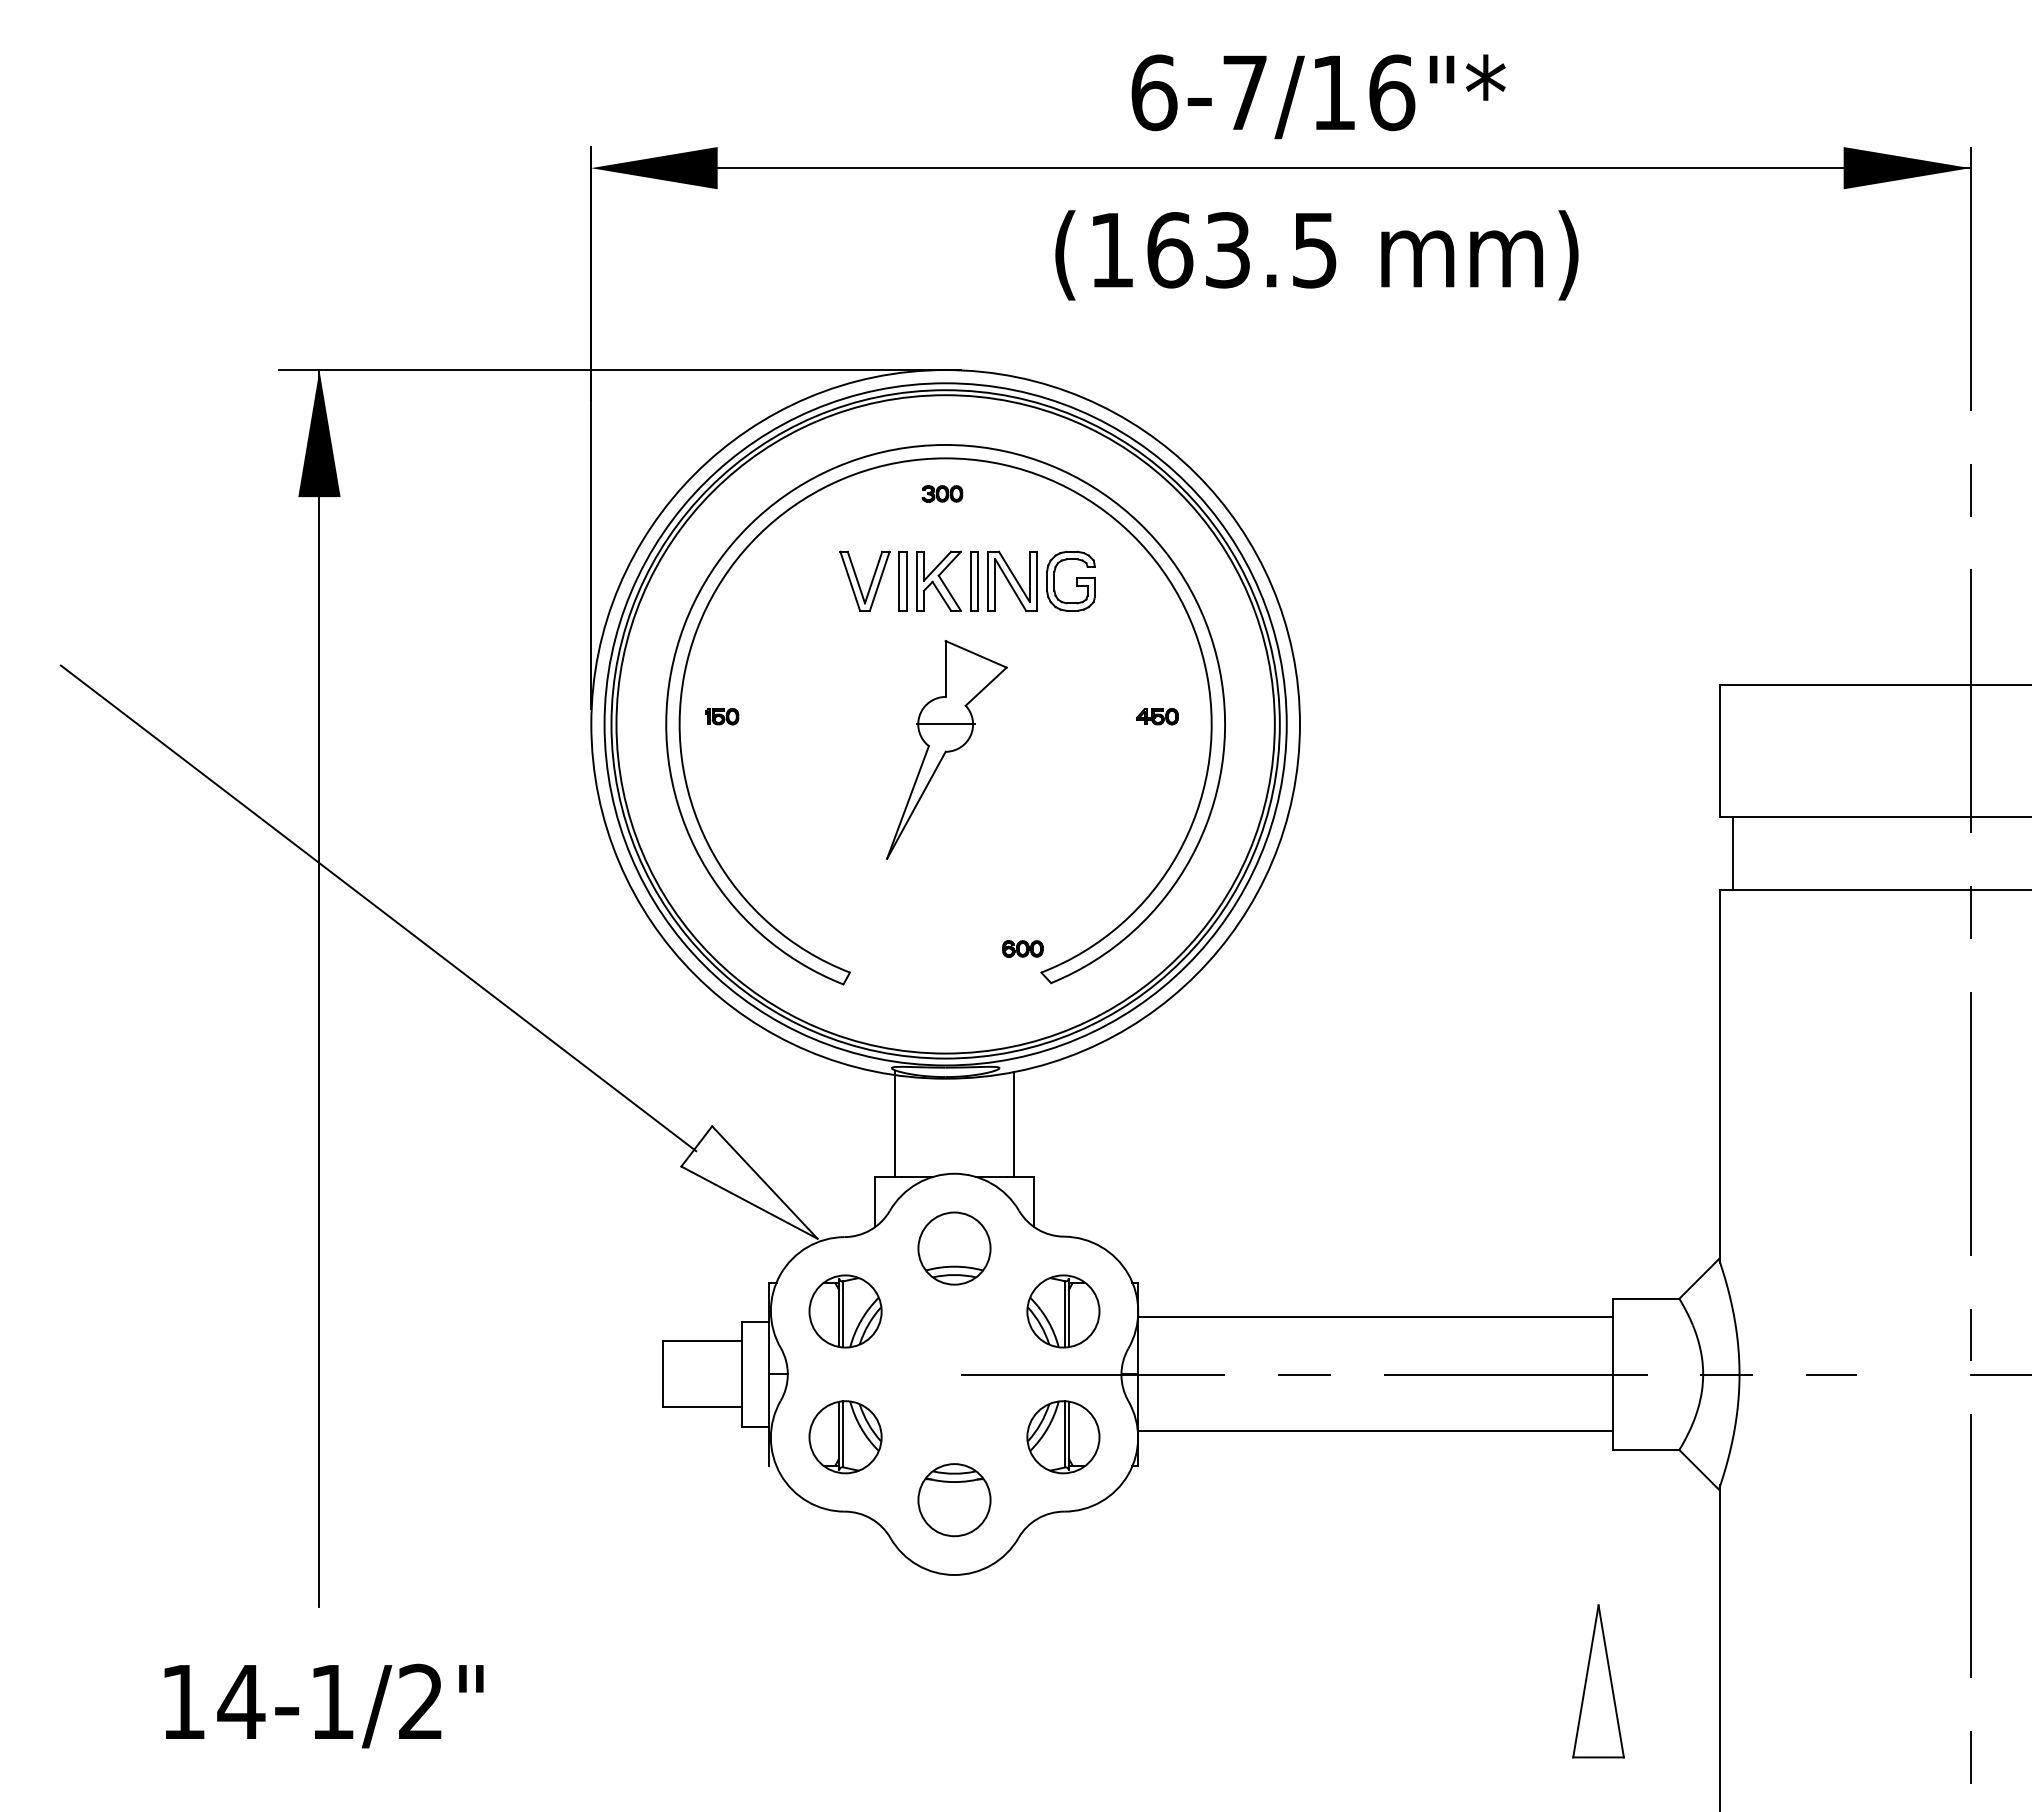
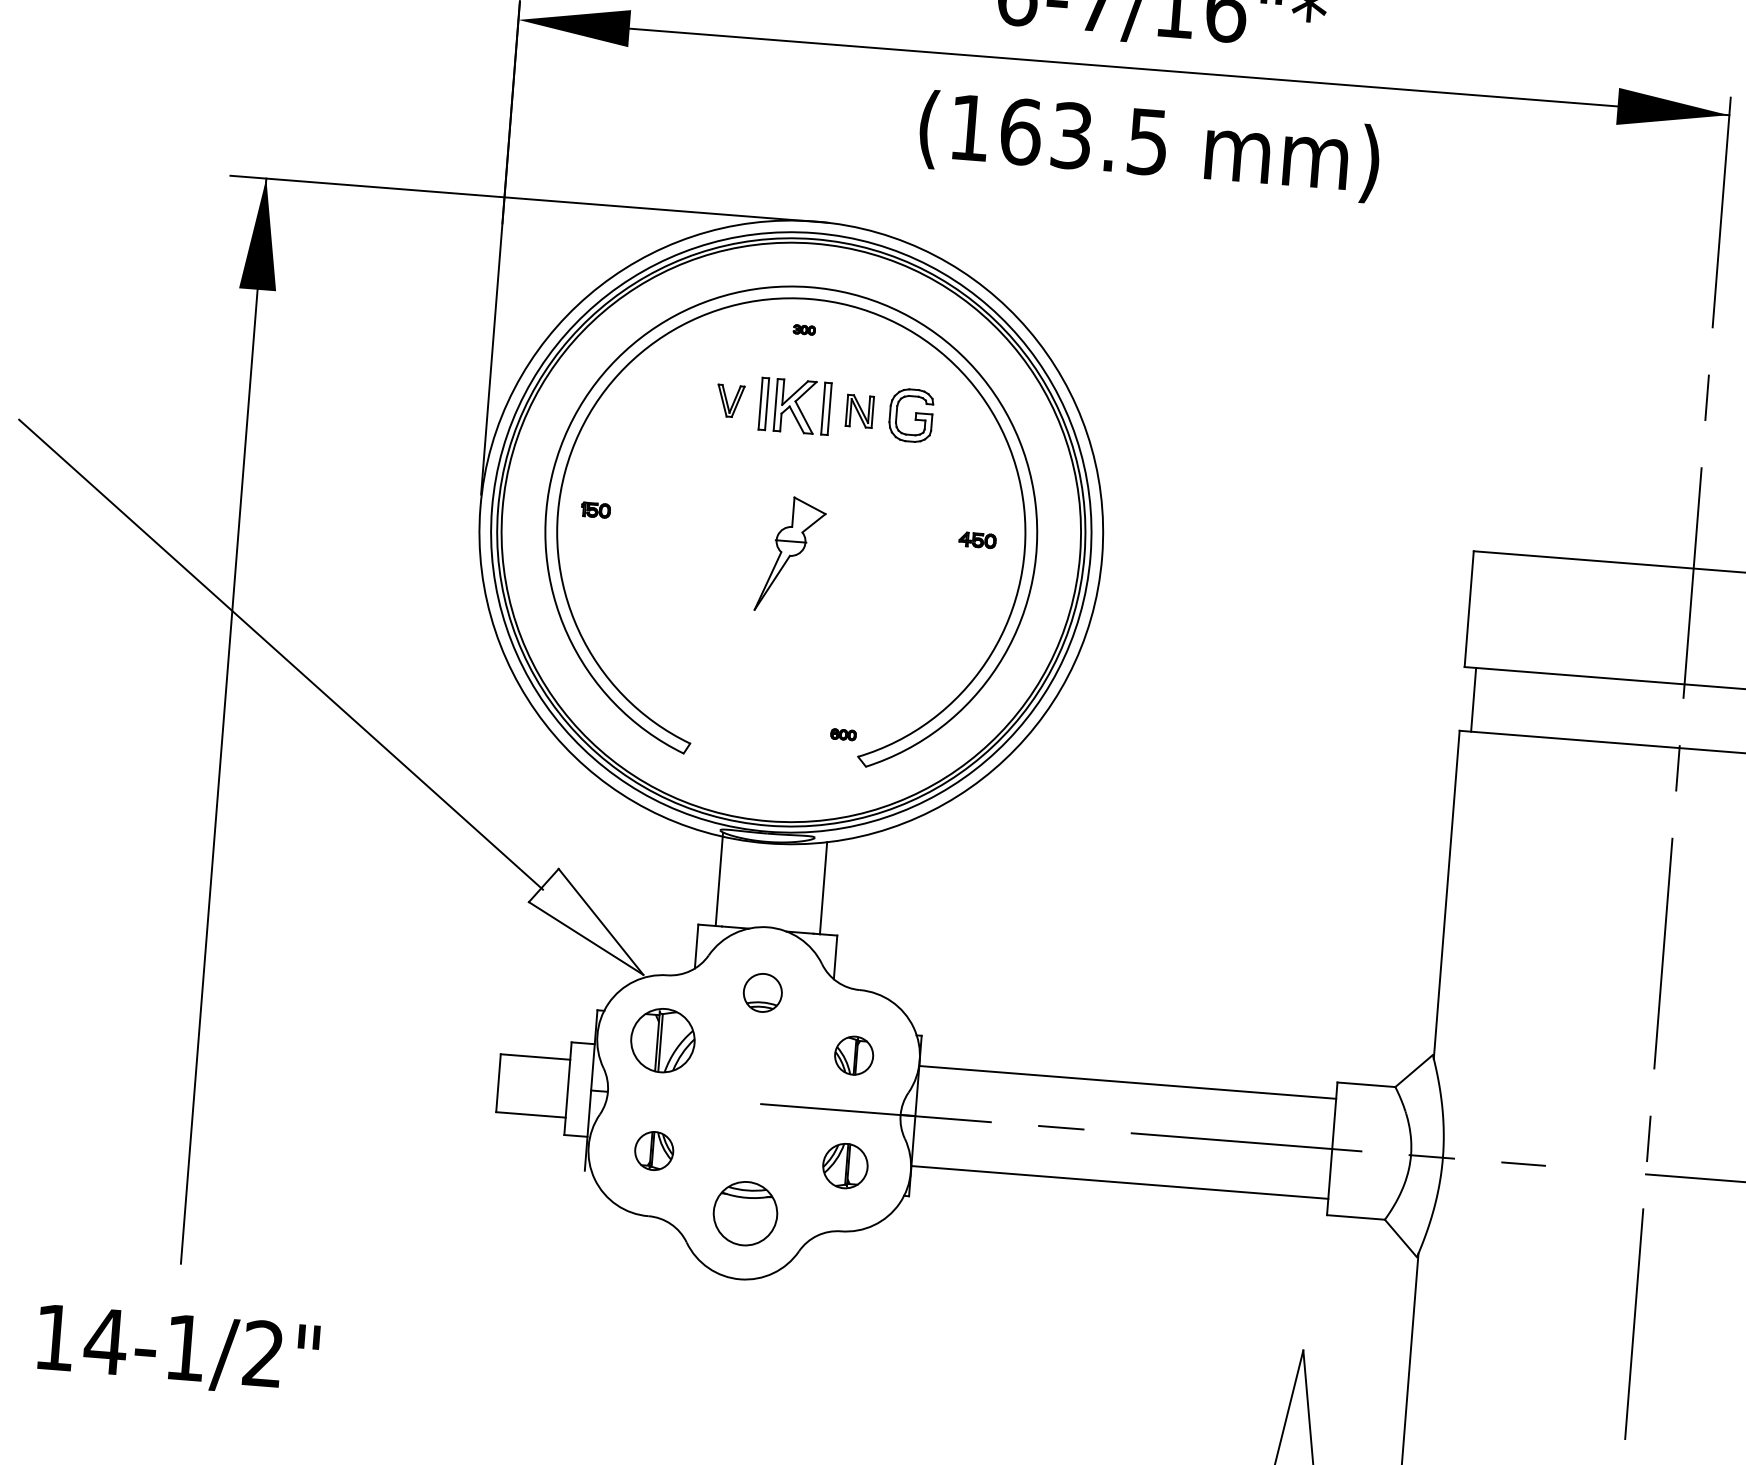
part: (942, 493) -> (804, 329), size x0.6
part: (864, 580) -> (730, 400), size x0.6
part: (1012, 580) -> (859, 410), size x0.6
part: (946, 749) -> (790, 554), size x0.6
part: (1022, 948) -> (843, 734), size x0.7
part: (954, 1248) -> (762, 992), size x0.6
part: (1063, 1311) -> (854, 1055), size x0.6
part: (845, 1437) -> (654, 1151), size x0.6
part: (1063, 1437) -> (845, 1166), size x0.7

